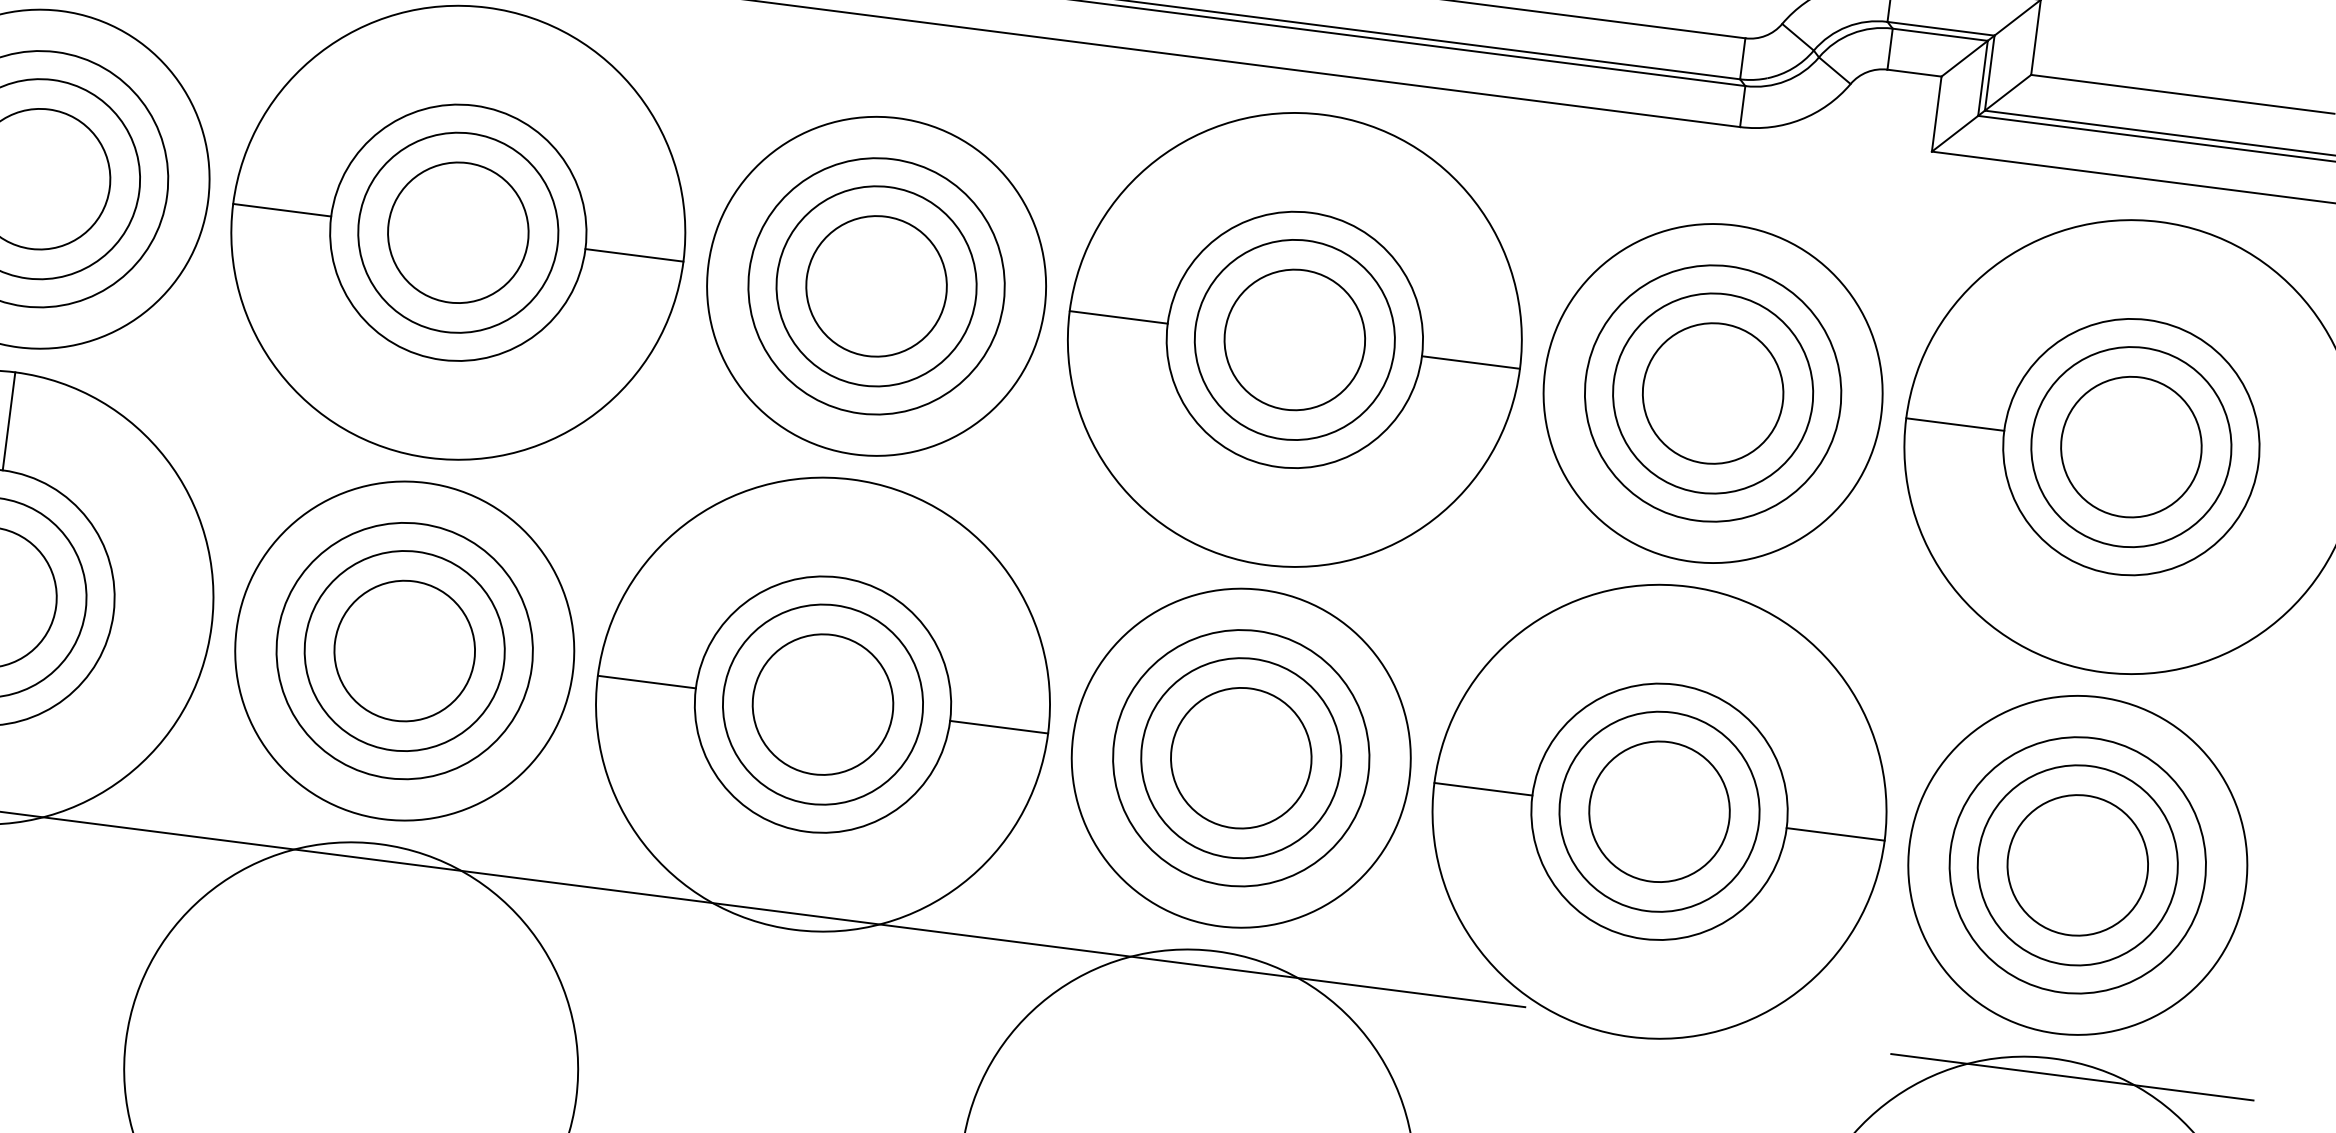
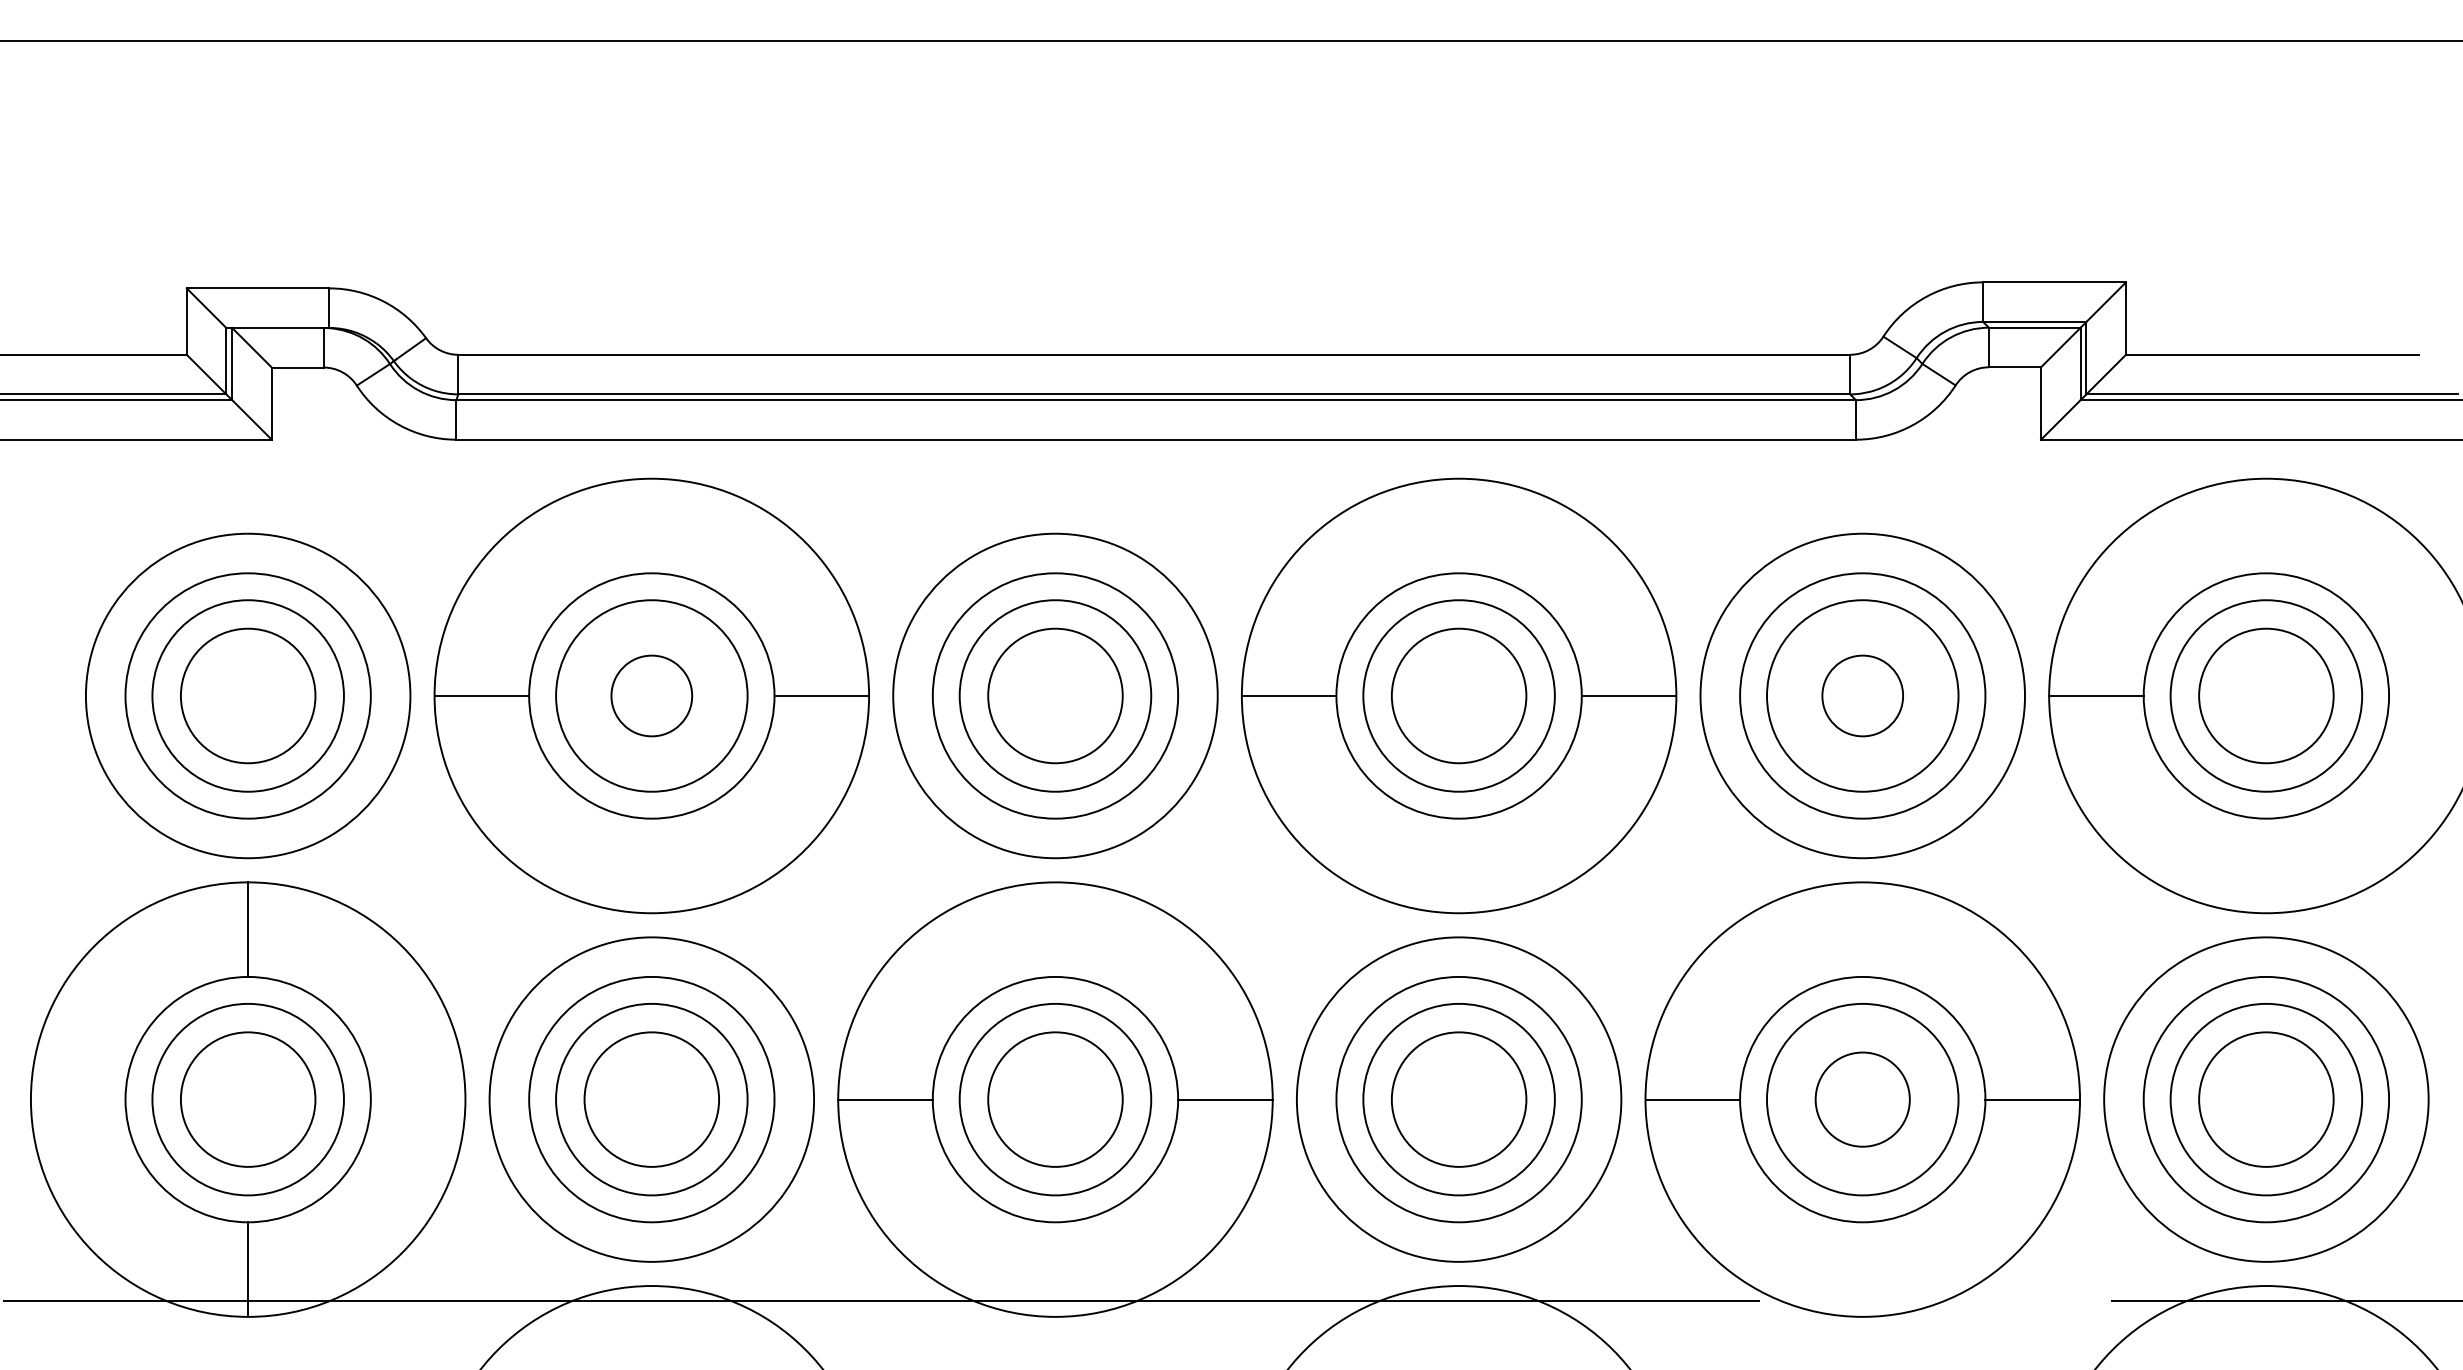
circle: (458, 232) -> (651, 695), size x0.6
circle: (1712, 392) -> (1862, 695), size x0.6
circle: (1659, 811) -> (1862, 1099), size x0.7

